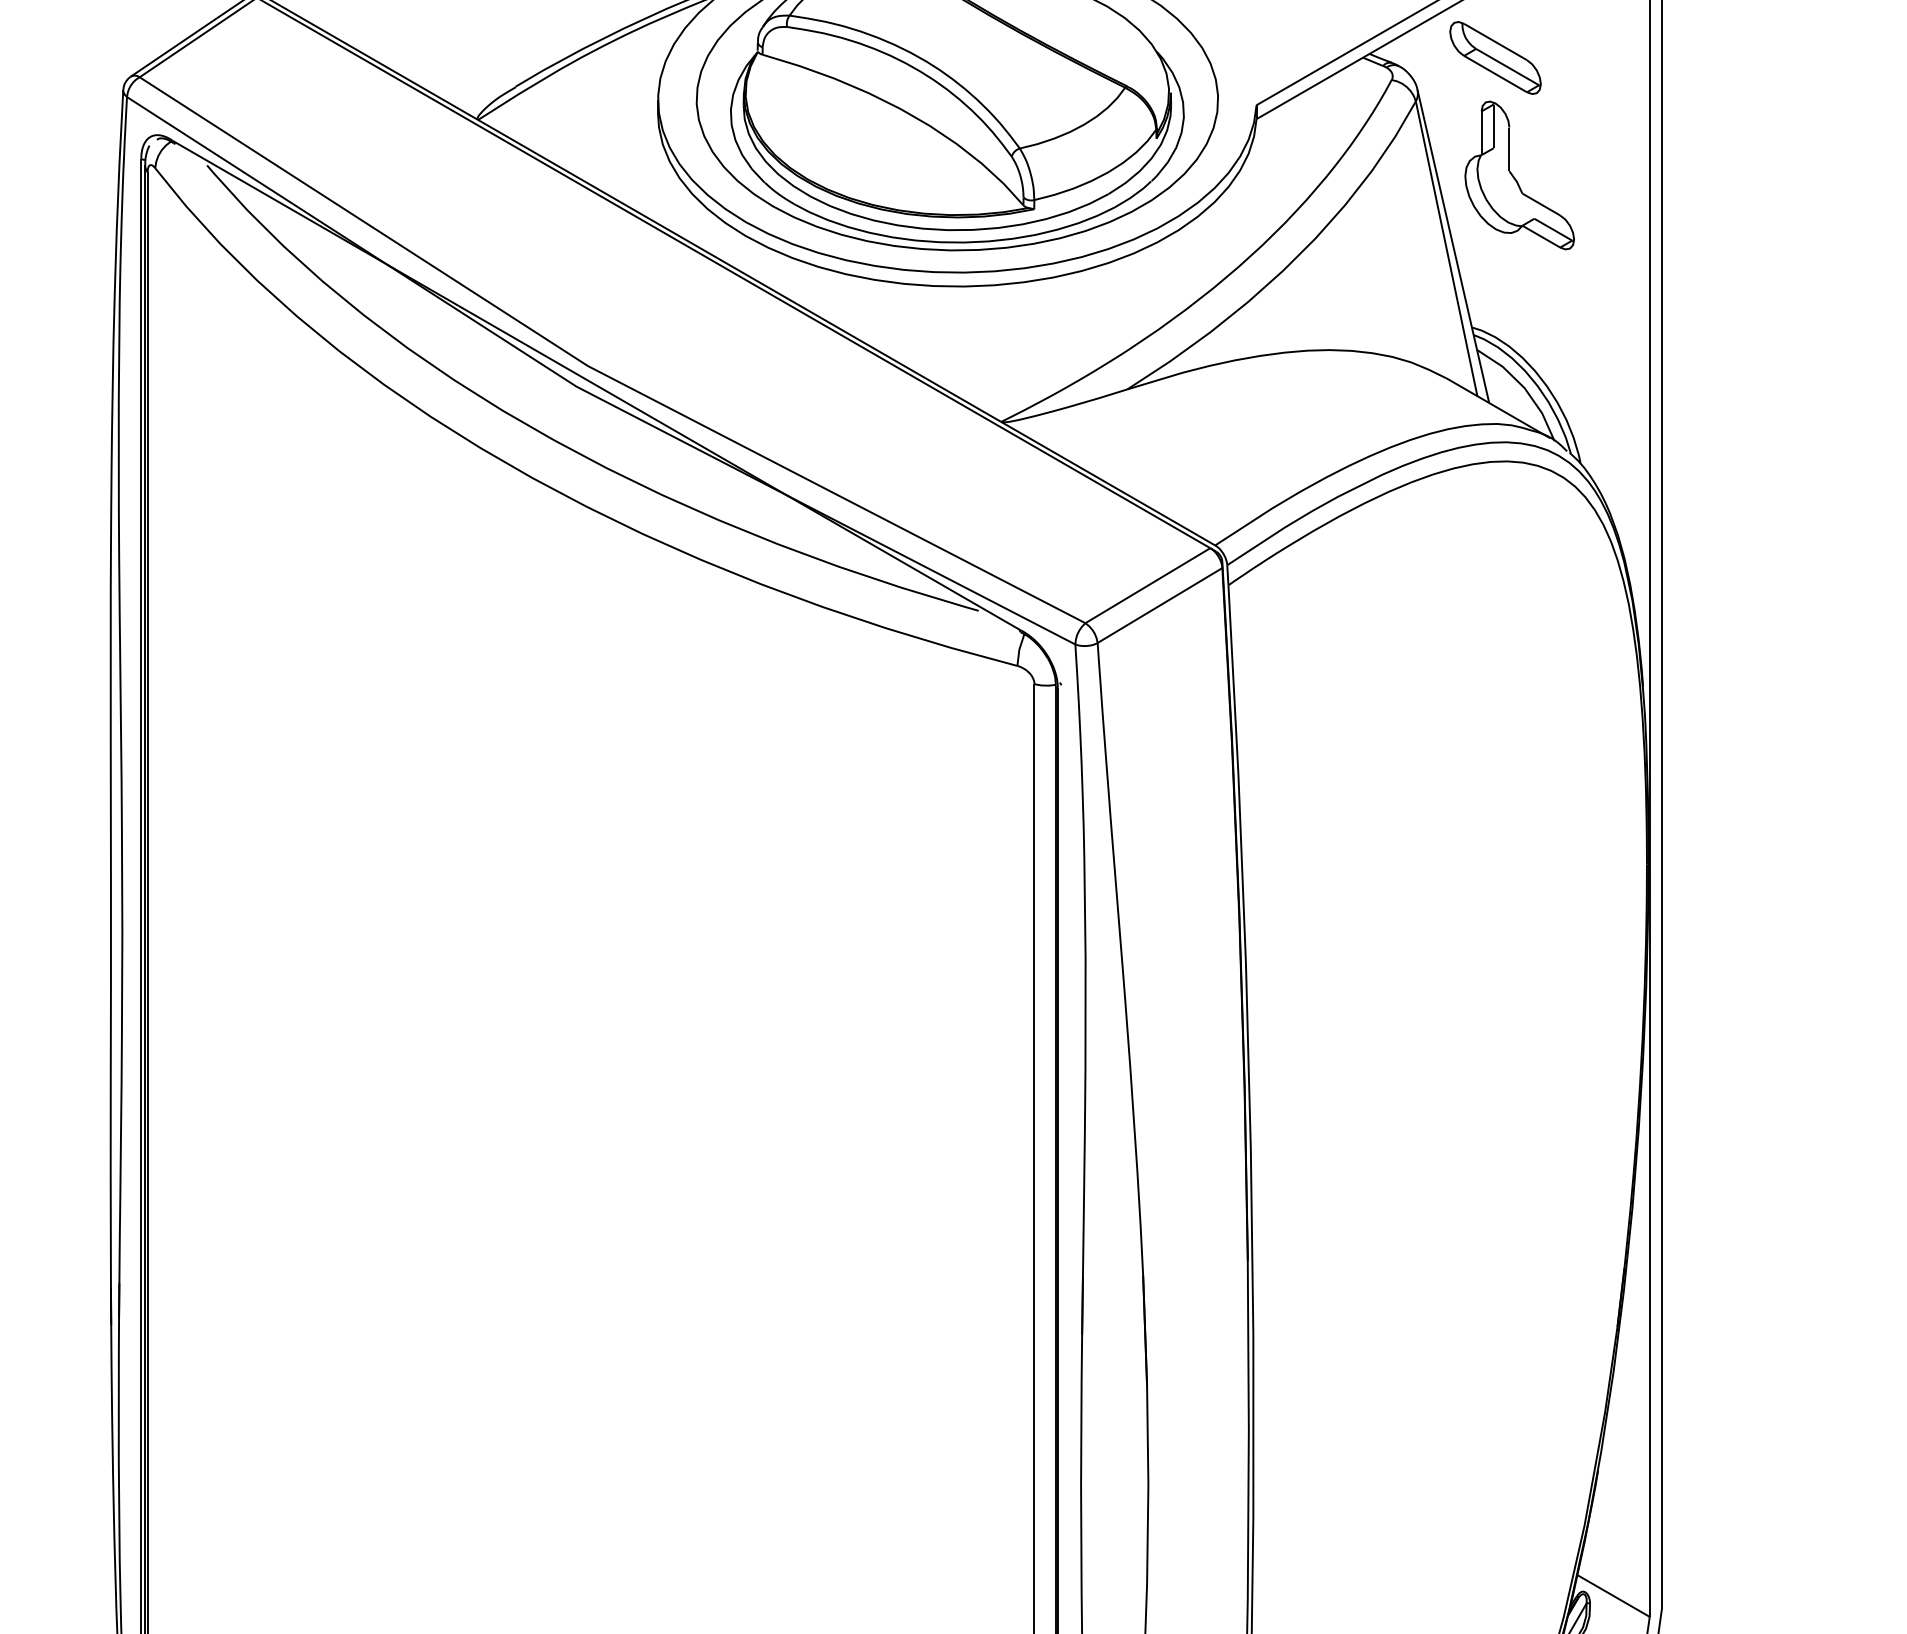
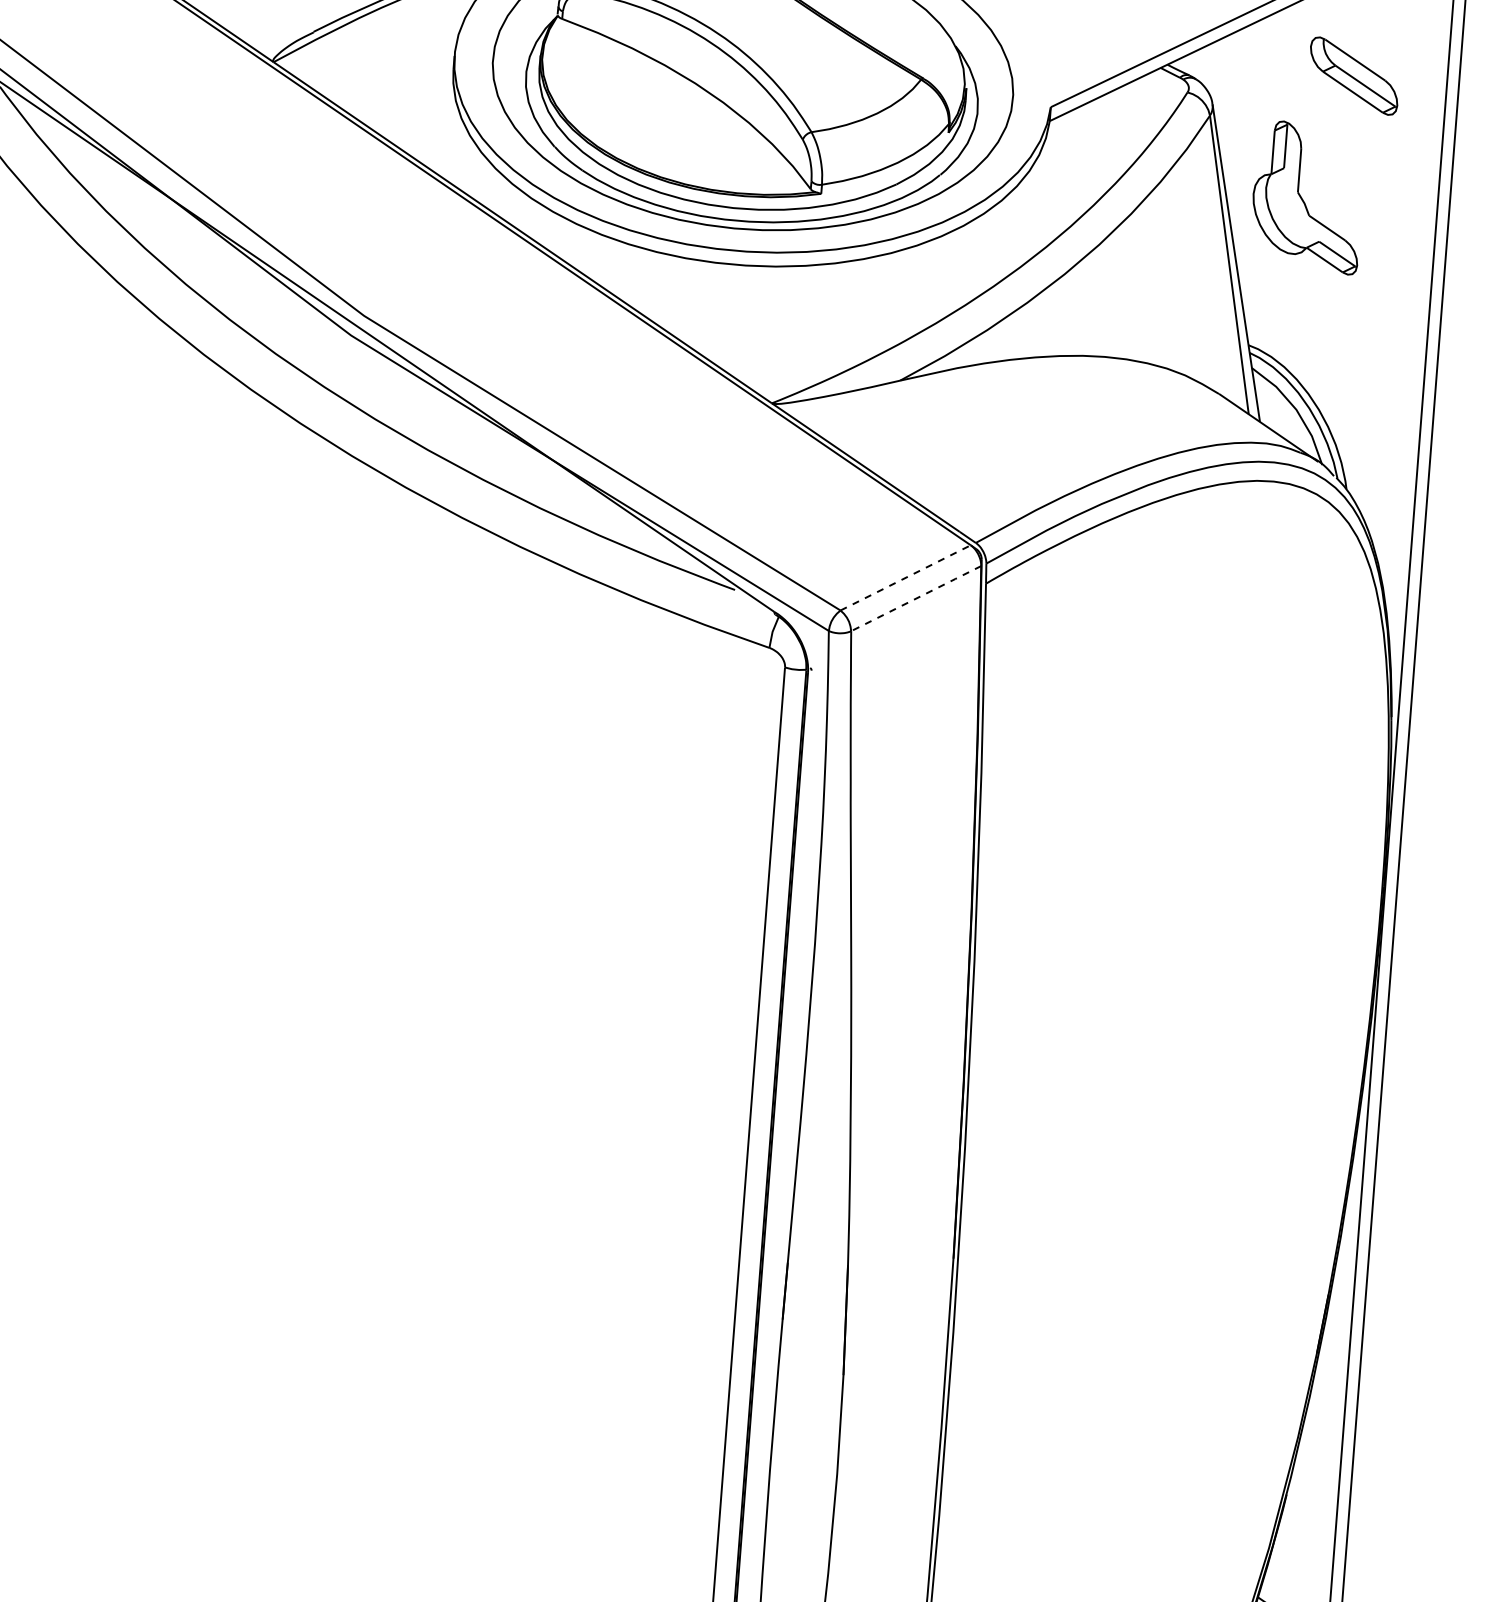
part: (1495, 57) -> (1354, 75), moved
line: (1147, 585) -> (905, 577), solid -> dashed
line: (1160, 605) -> (916, 598), solid -> dashed

